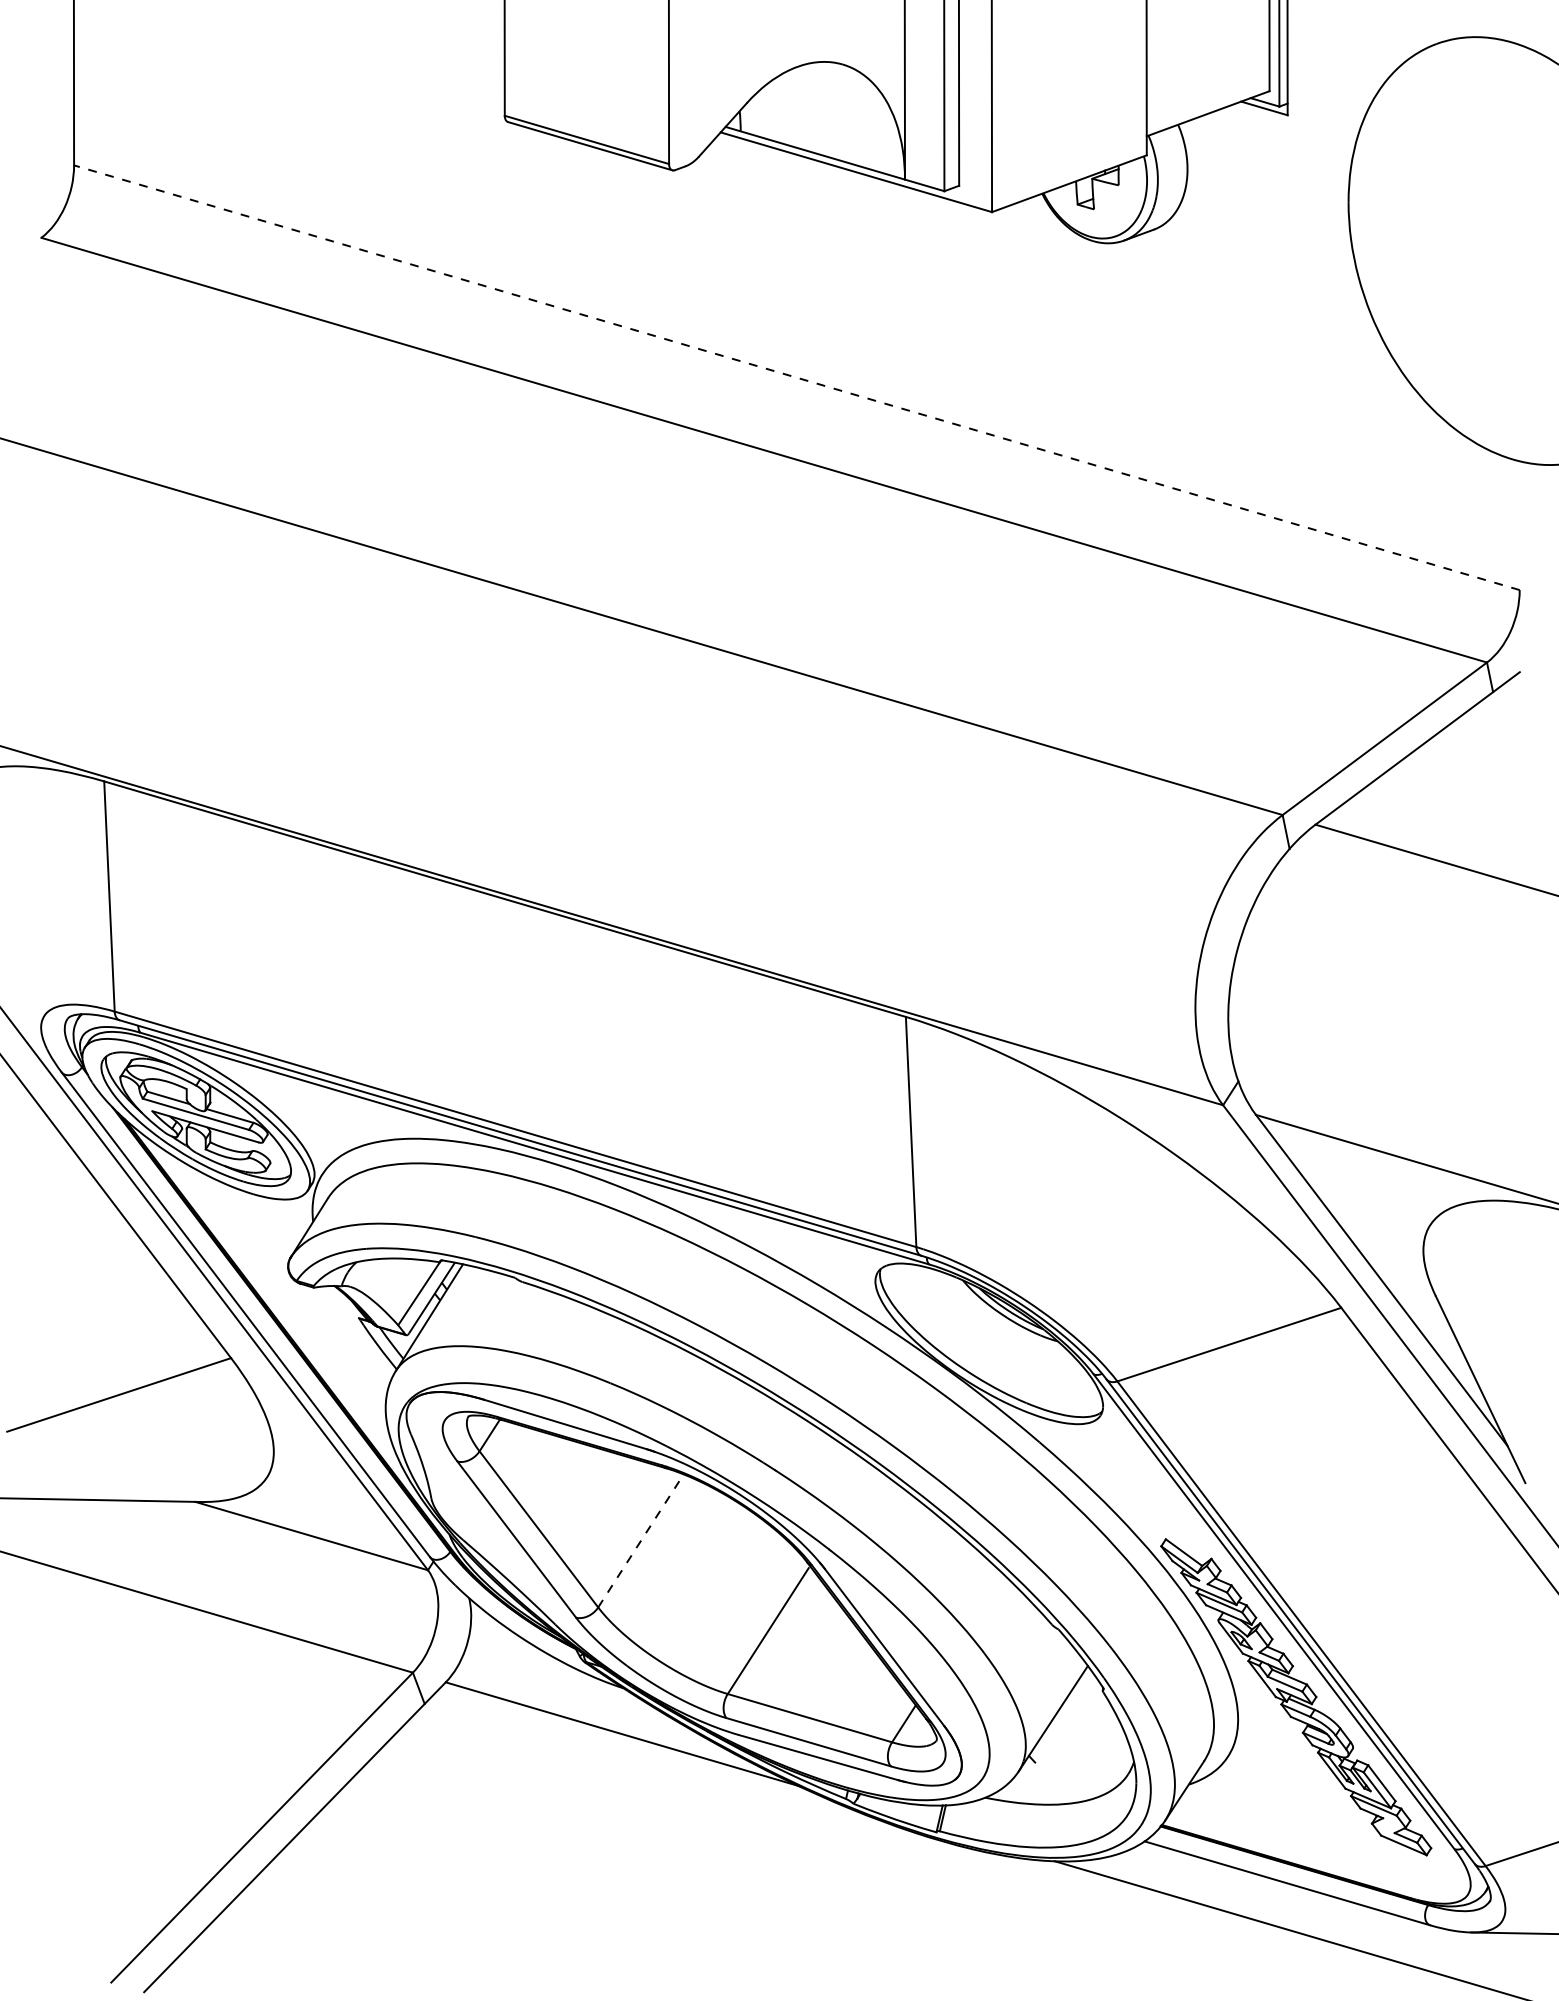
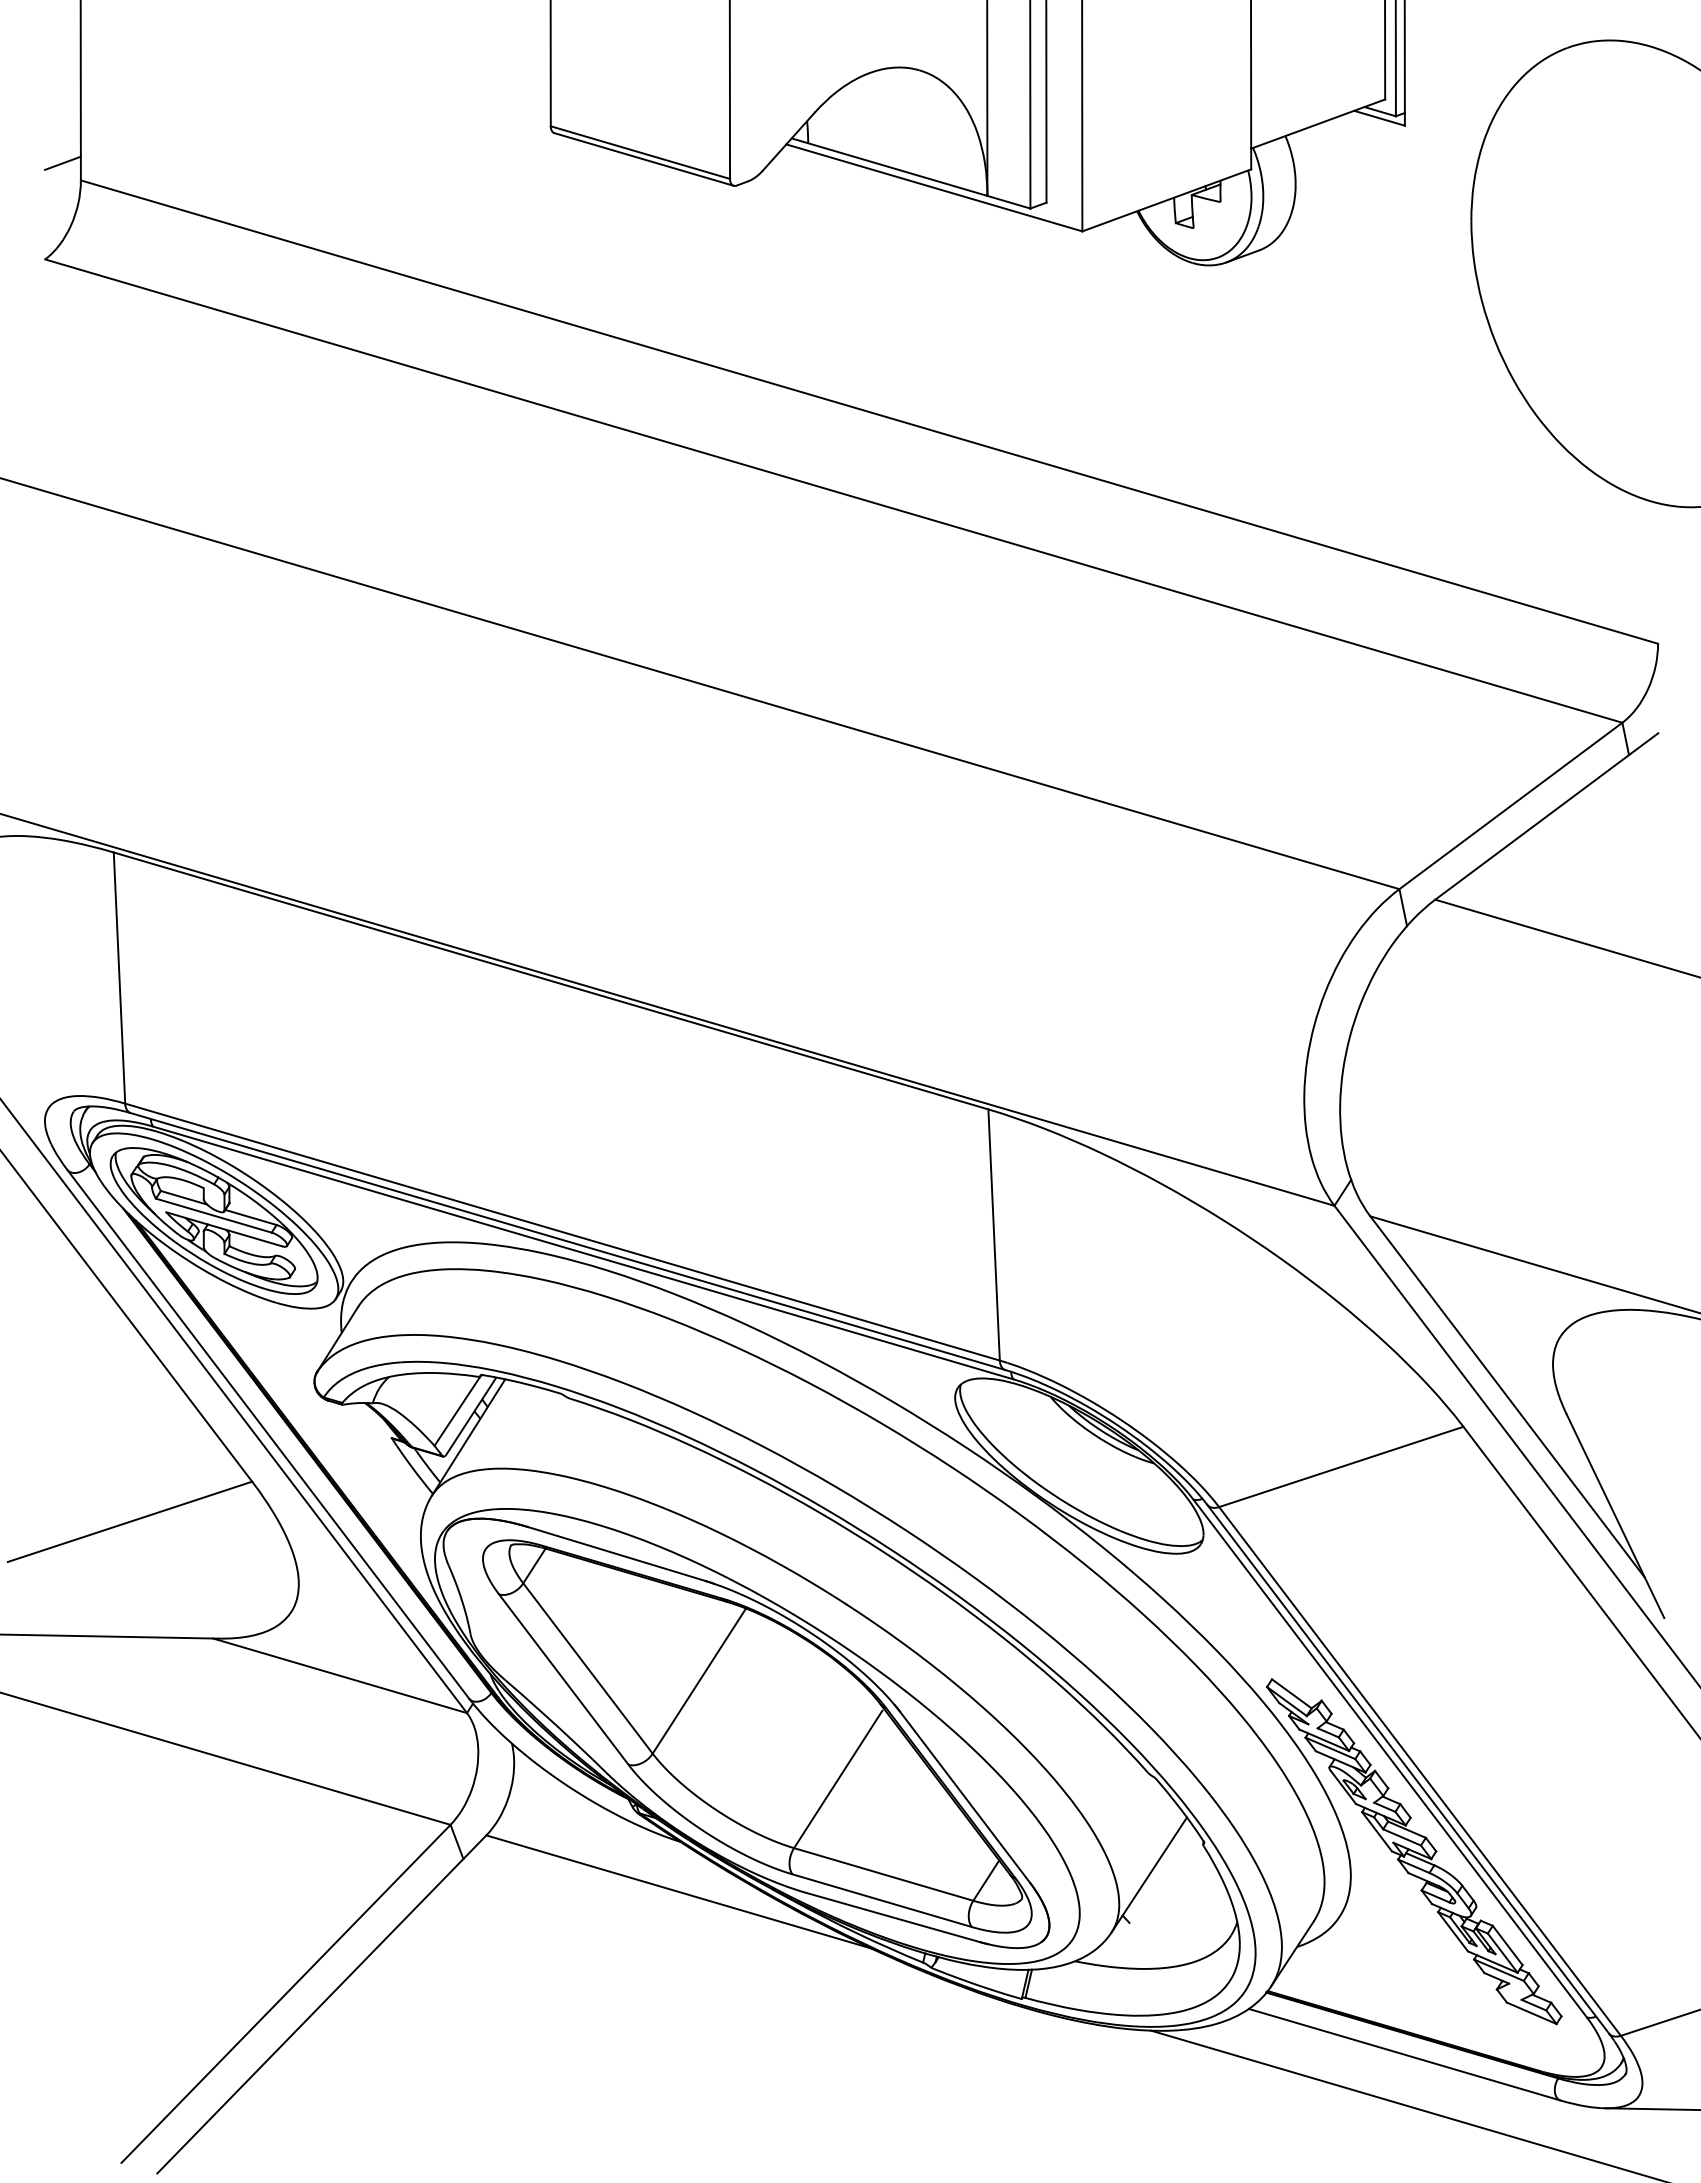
line: (57, 149) -> (62, 163), added
line: (796, 377) -> (869, 411), dashed -> solid
line: (641, 1540) -> (699, 1680), dashed -> solid

